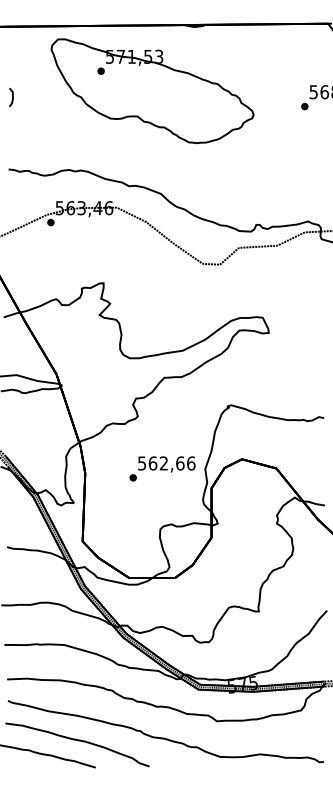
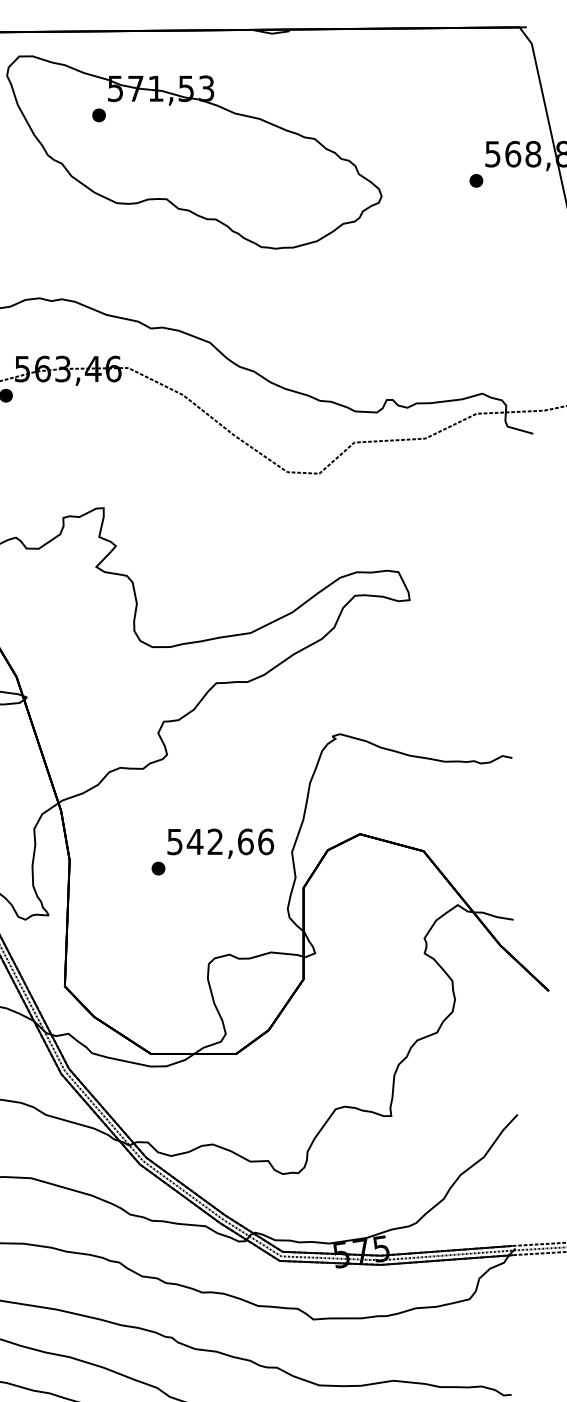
text: (152, 463) -> (194, 841), 562,66 -> 542,66

